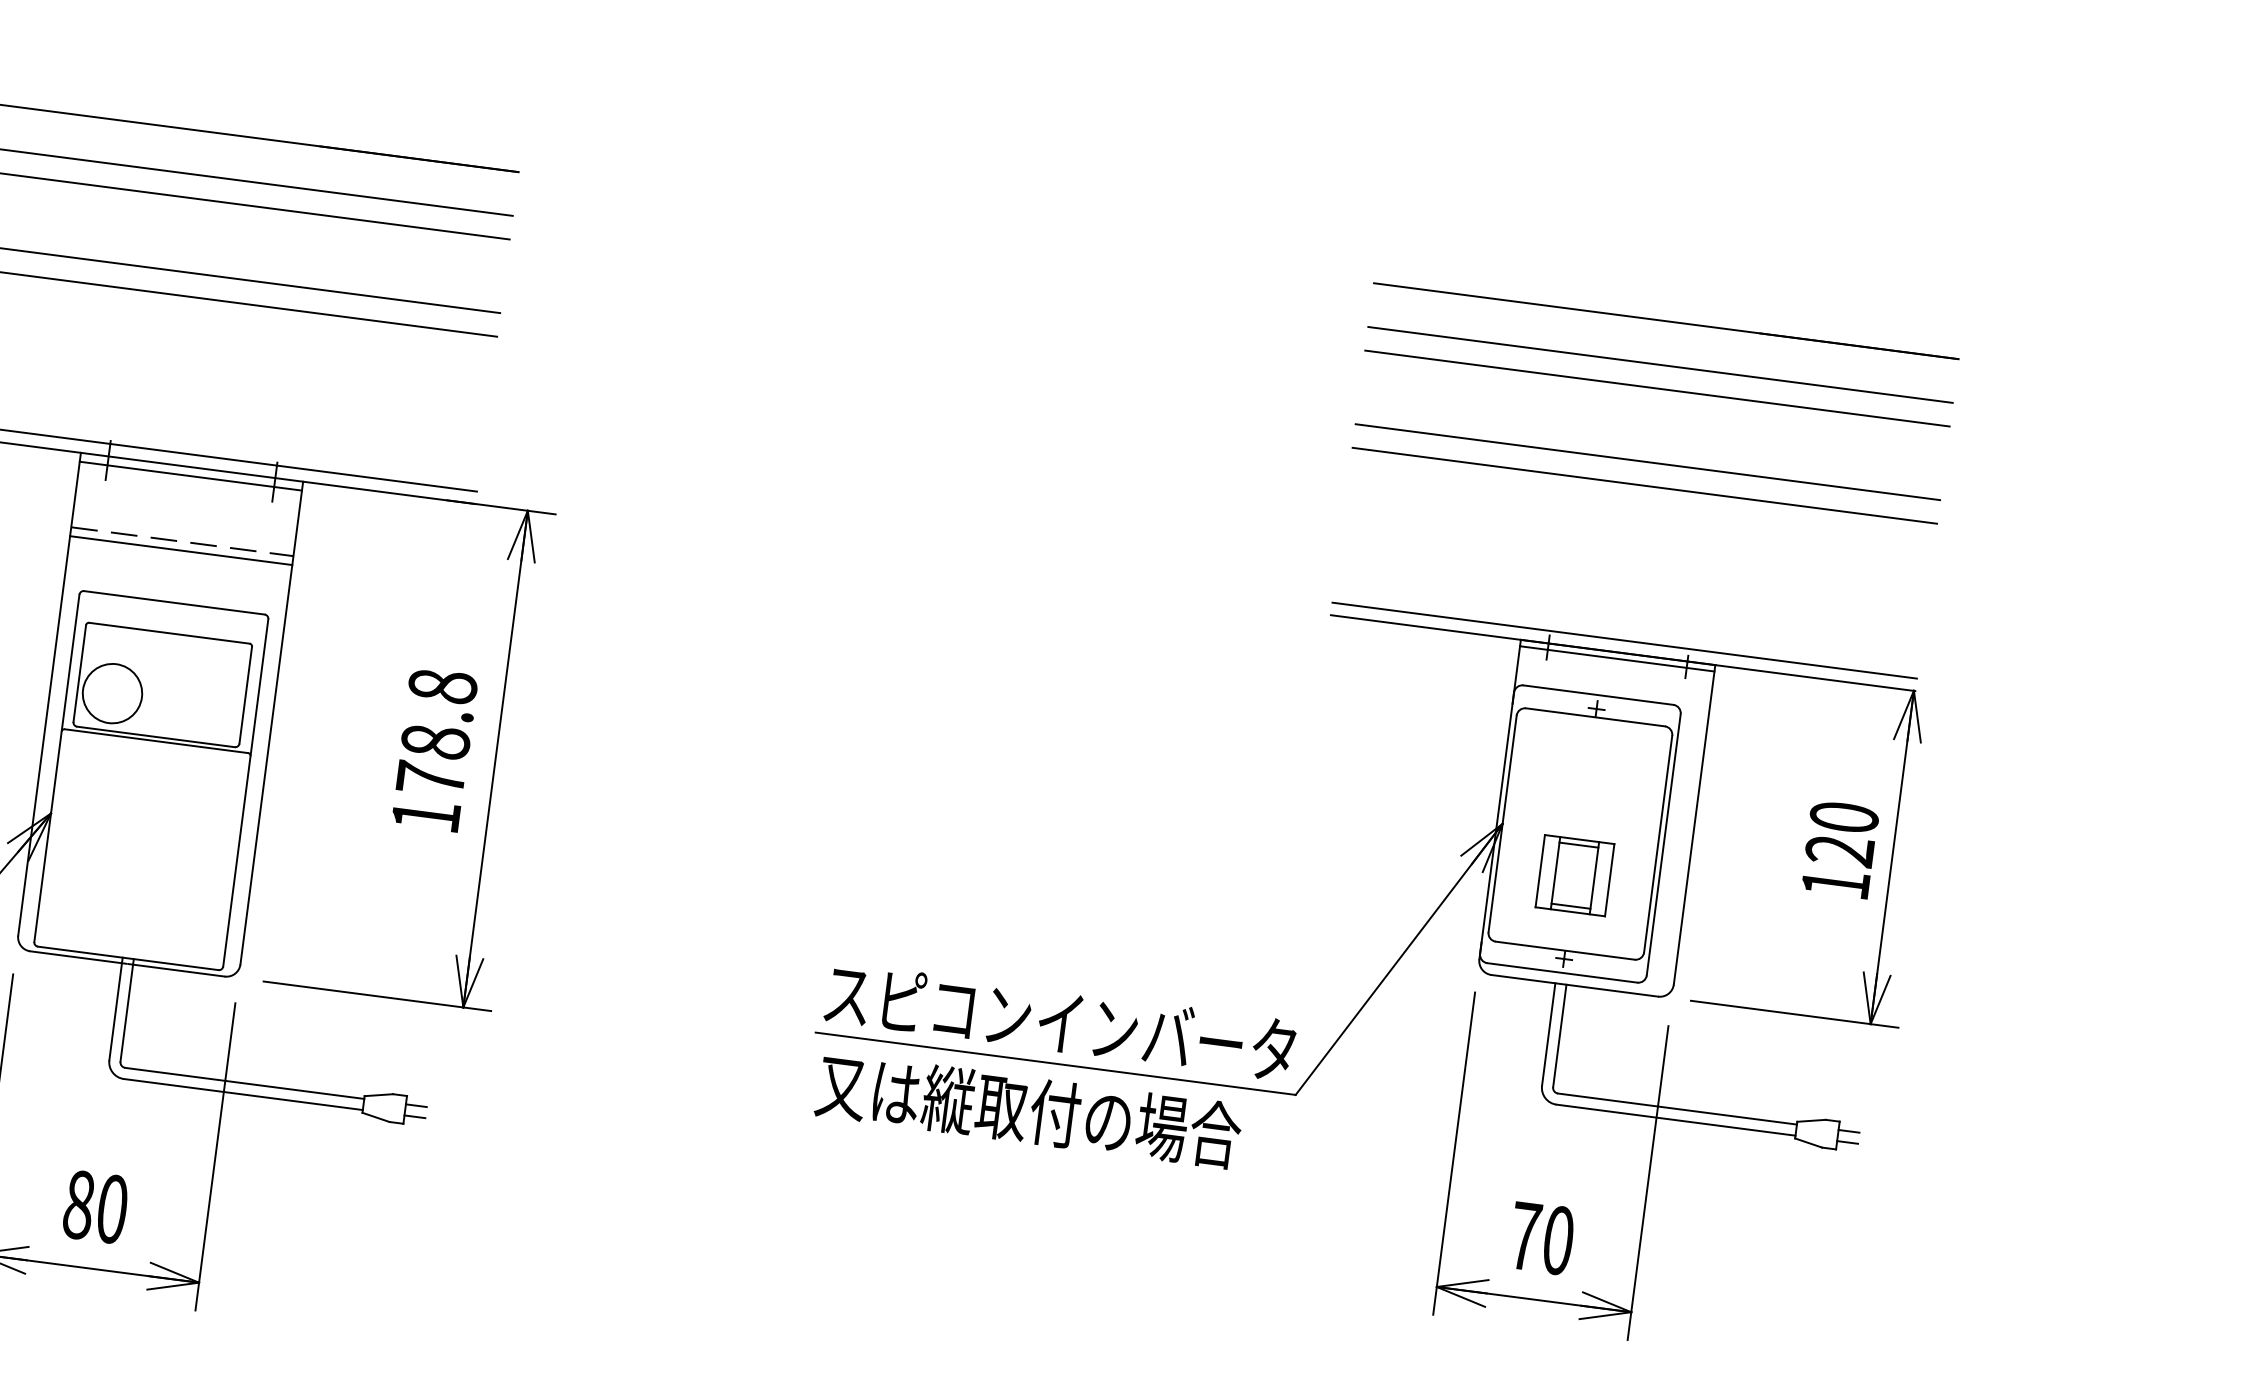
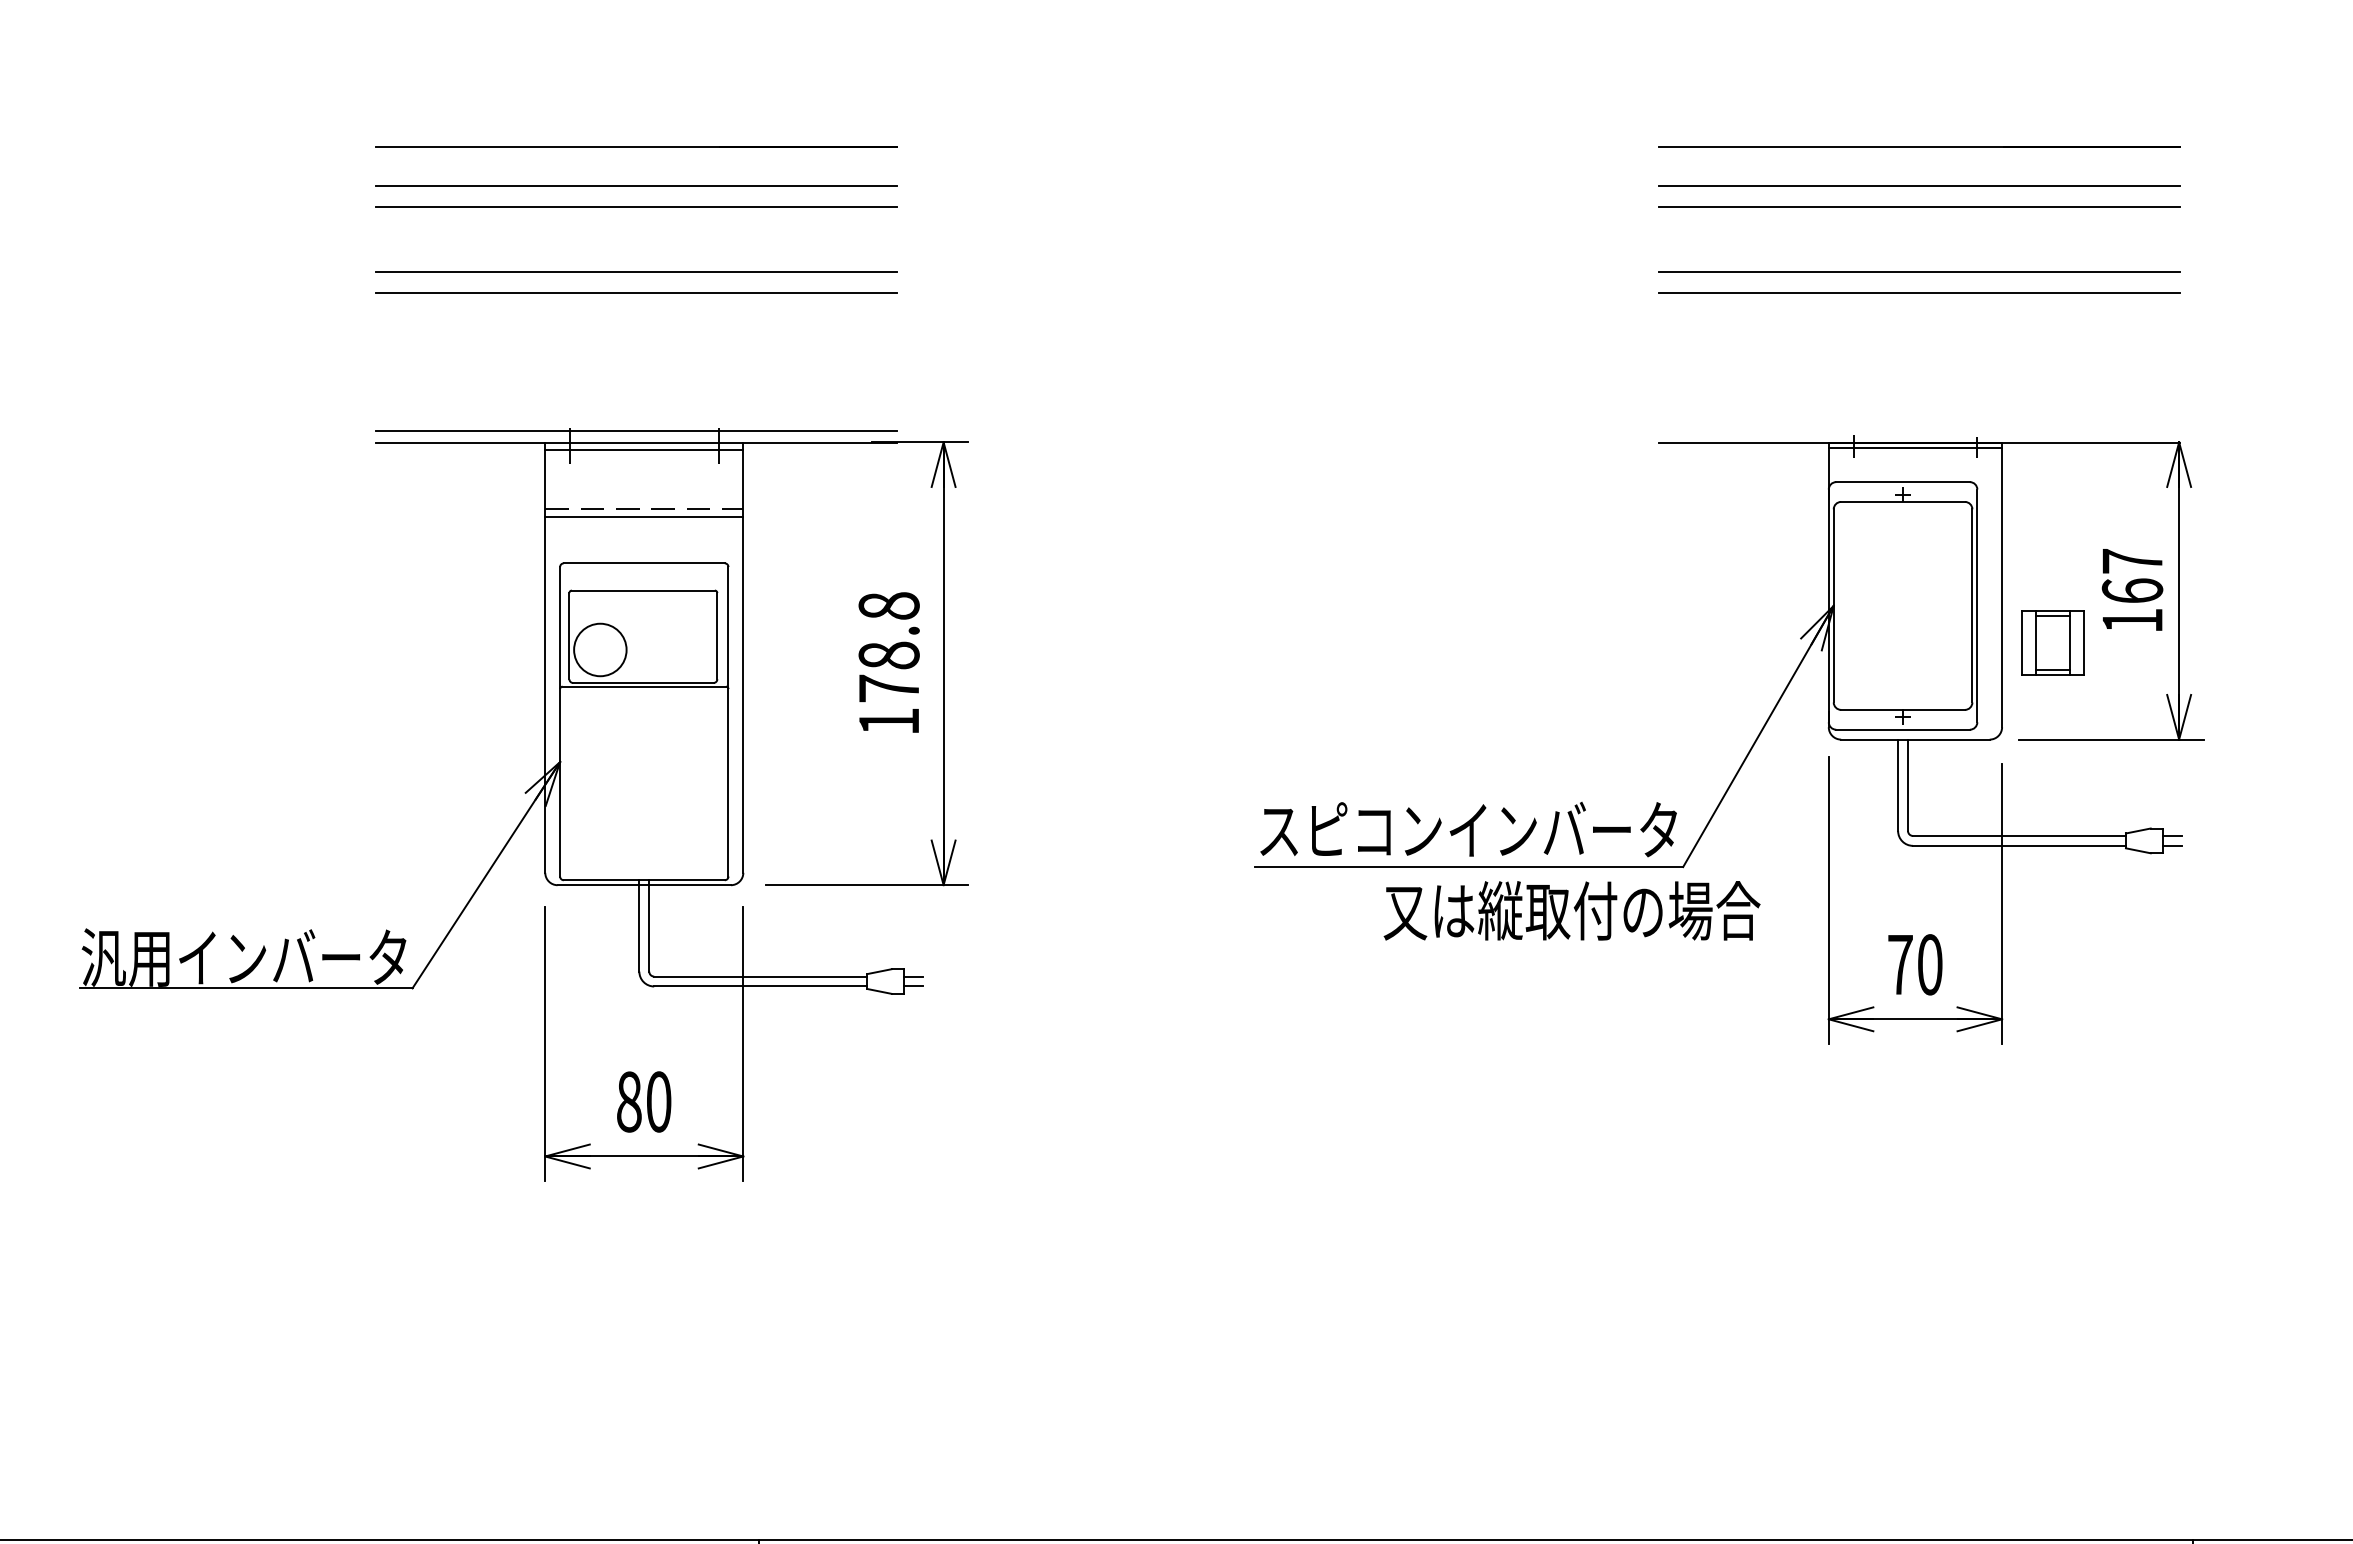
line: (1624, 640) -> (1919, 431), removed
text: (1842, 834) -> (2132, 576), 120 -> 167
part: (1574, 874) -> (2052, 642), moved
text: (1028, 1109) -> (1571, 910), moved

